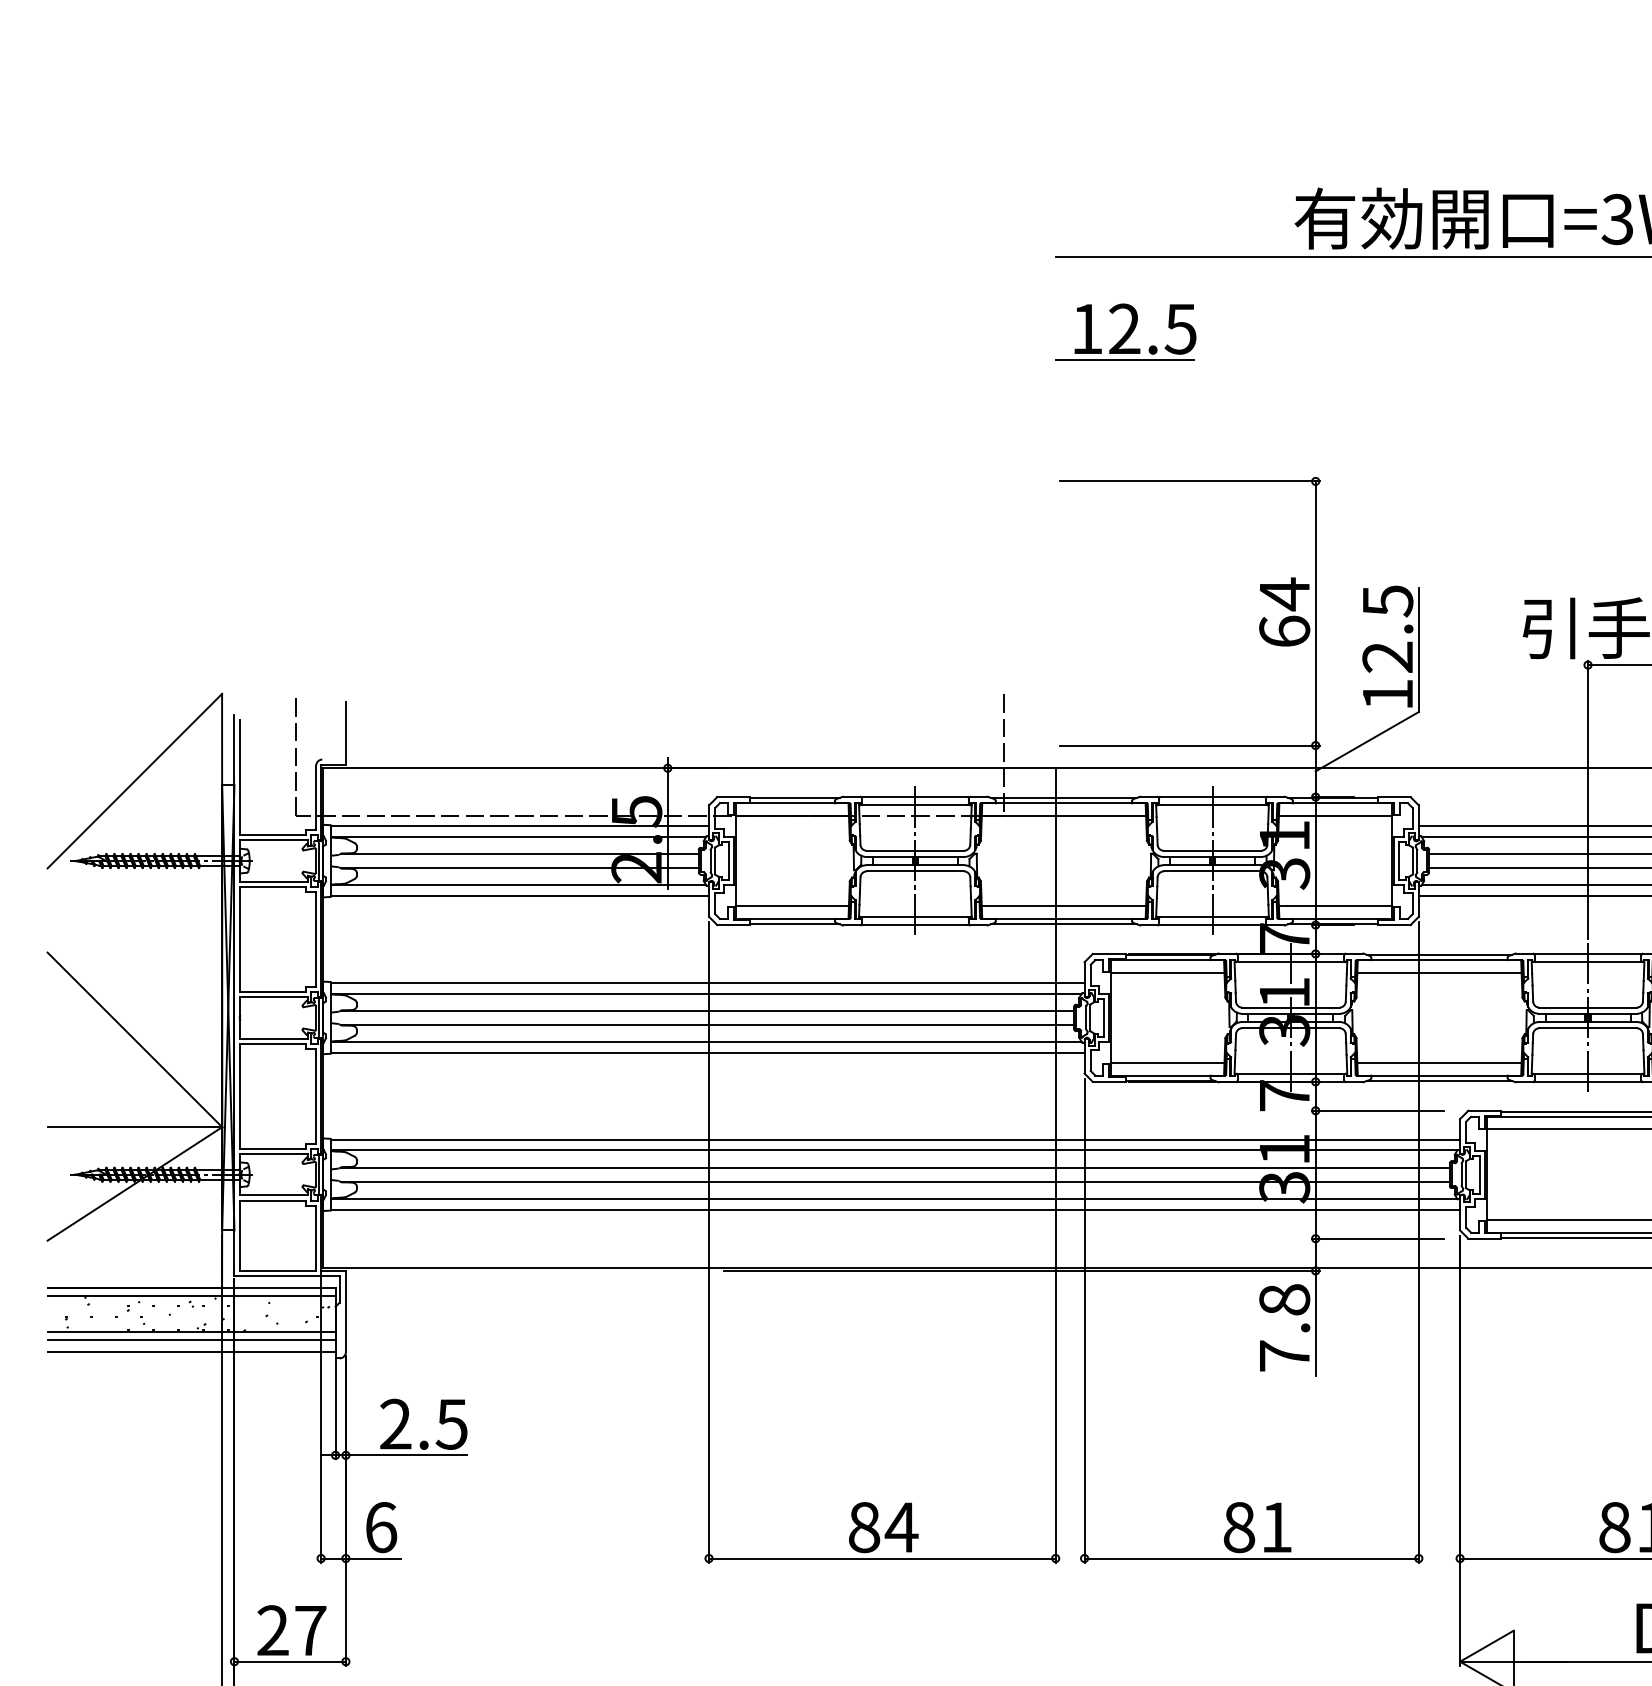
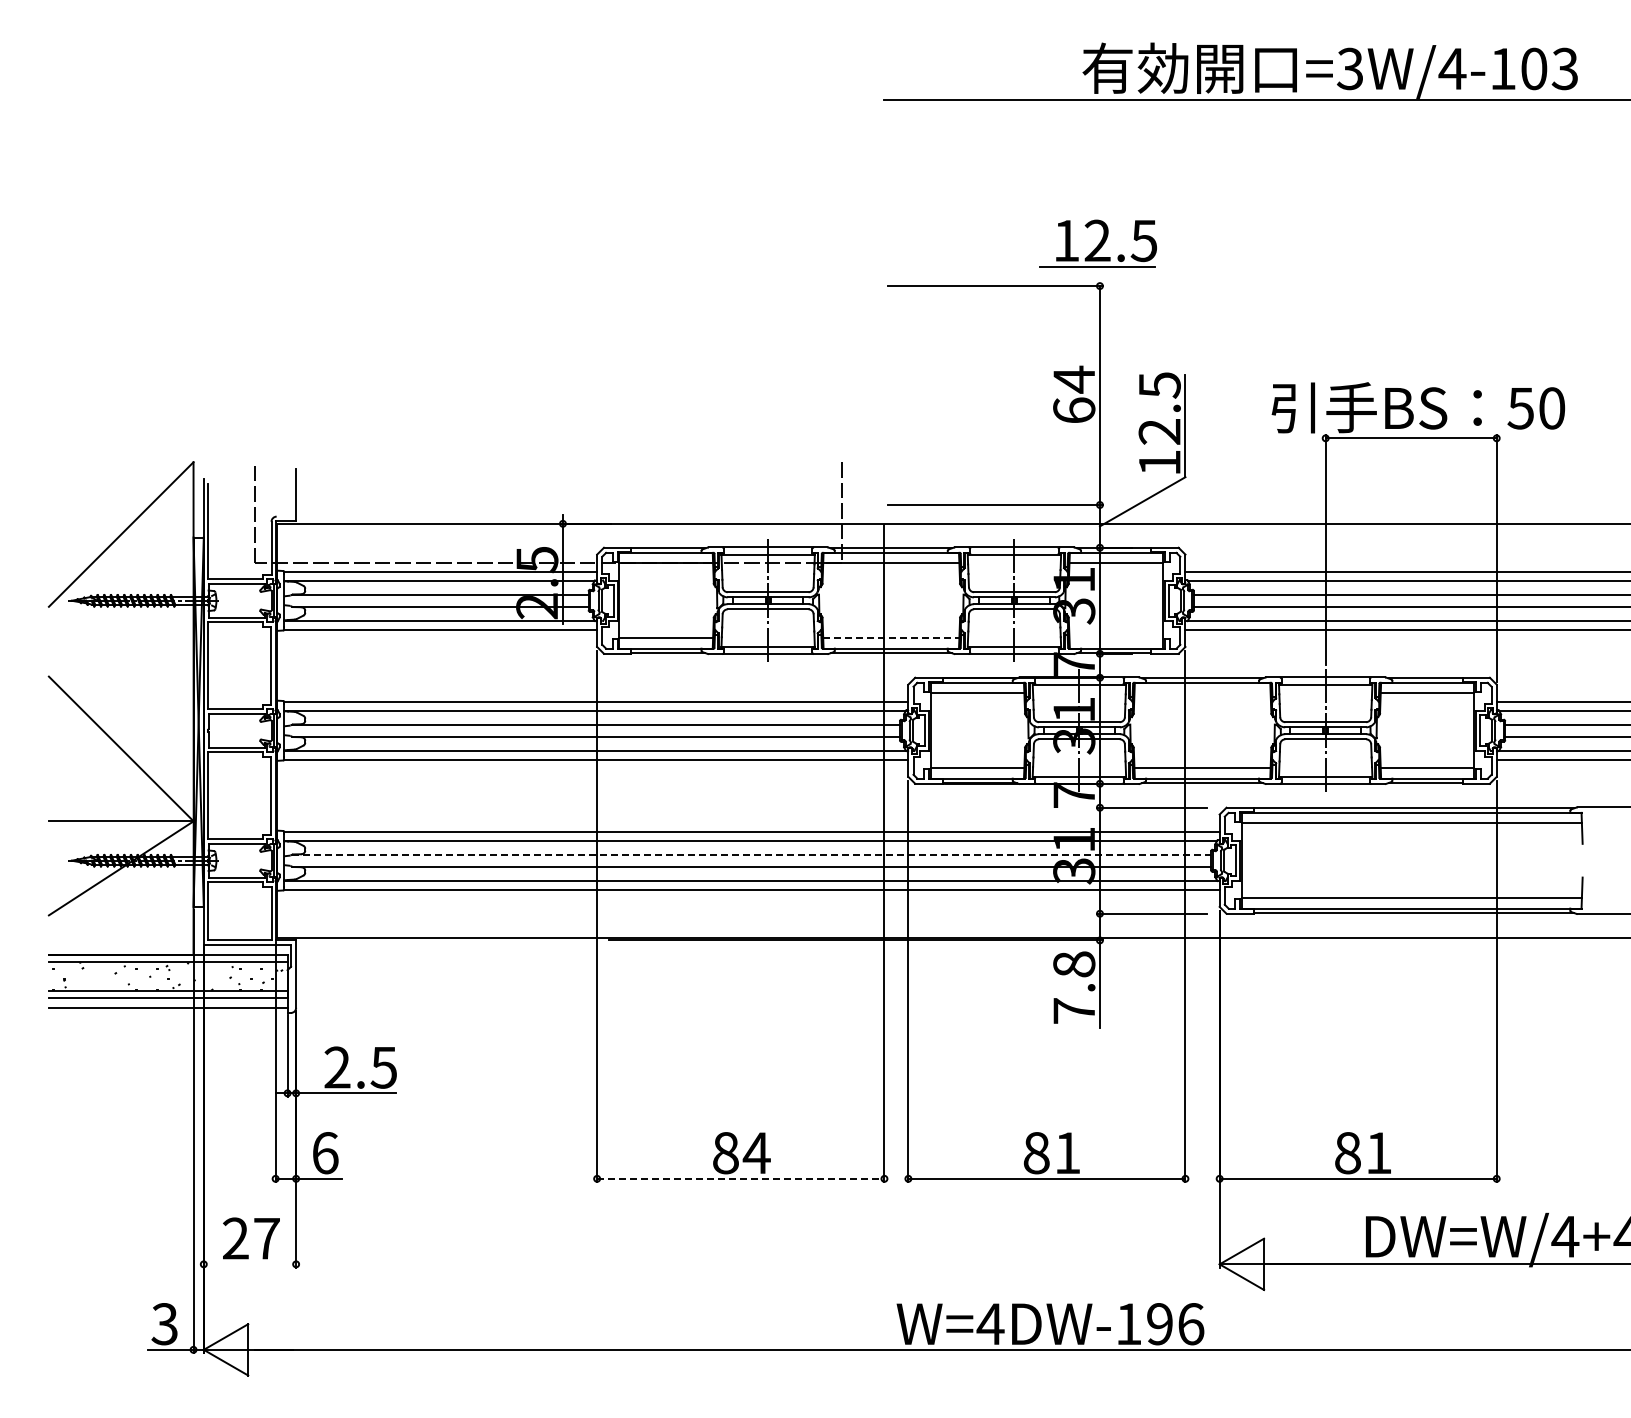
part: (1124, 332) -> (1097, 243), moved
line: (1064, 906) -> (891, 638), solid -> dashed
line: (1335, 906) -> (1116, 638), removed
line: (1439, 972) -> (1202, 693), removed
line: (895, 1167) -> (751, 854), solid -> dashed
line: (882, 1558) -> (740, 1178), solid -> dashed
line: (289, 1661) -> (249, 1264), removed

